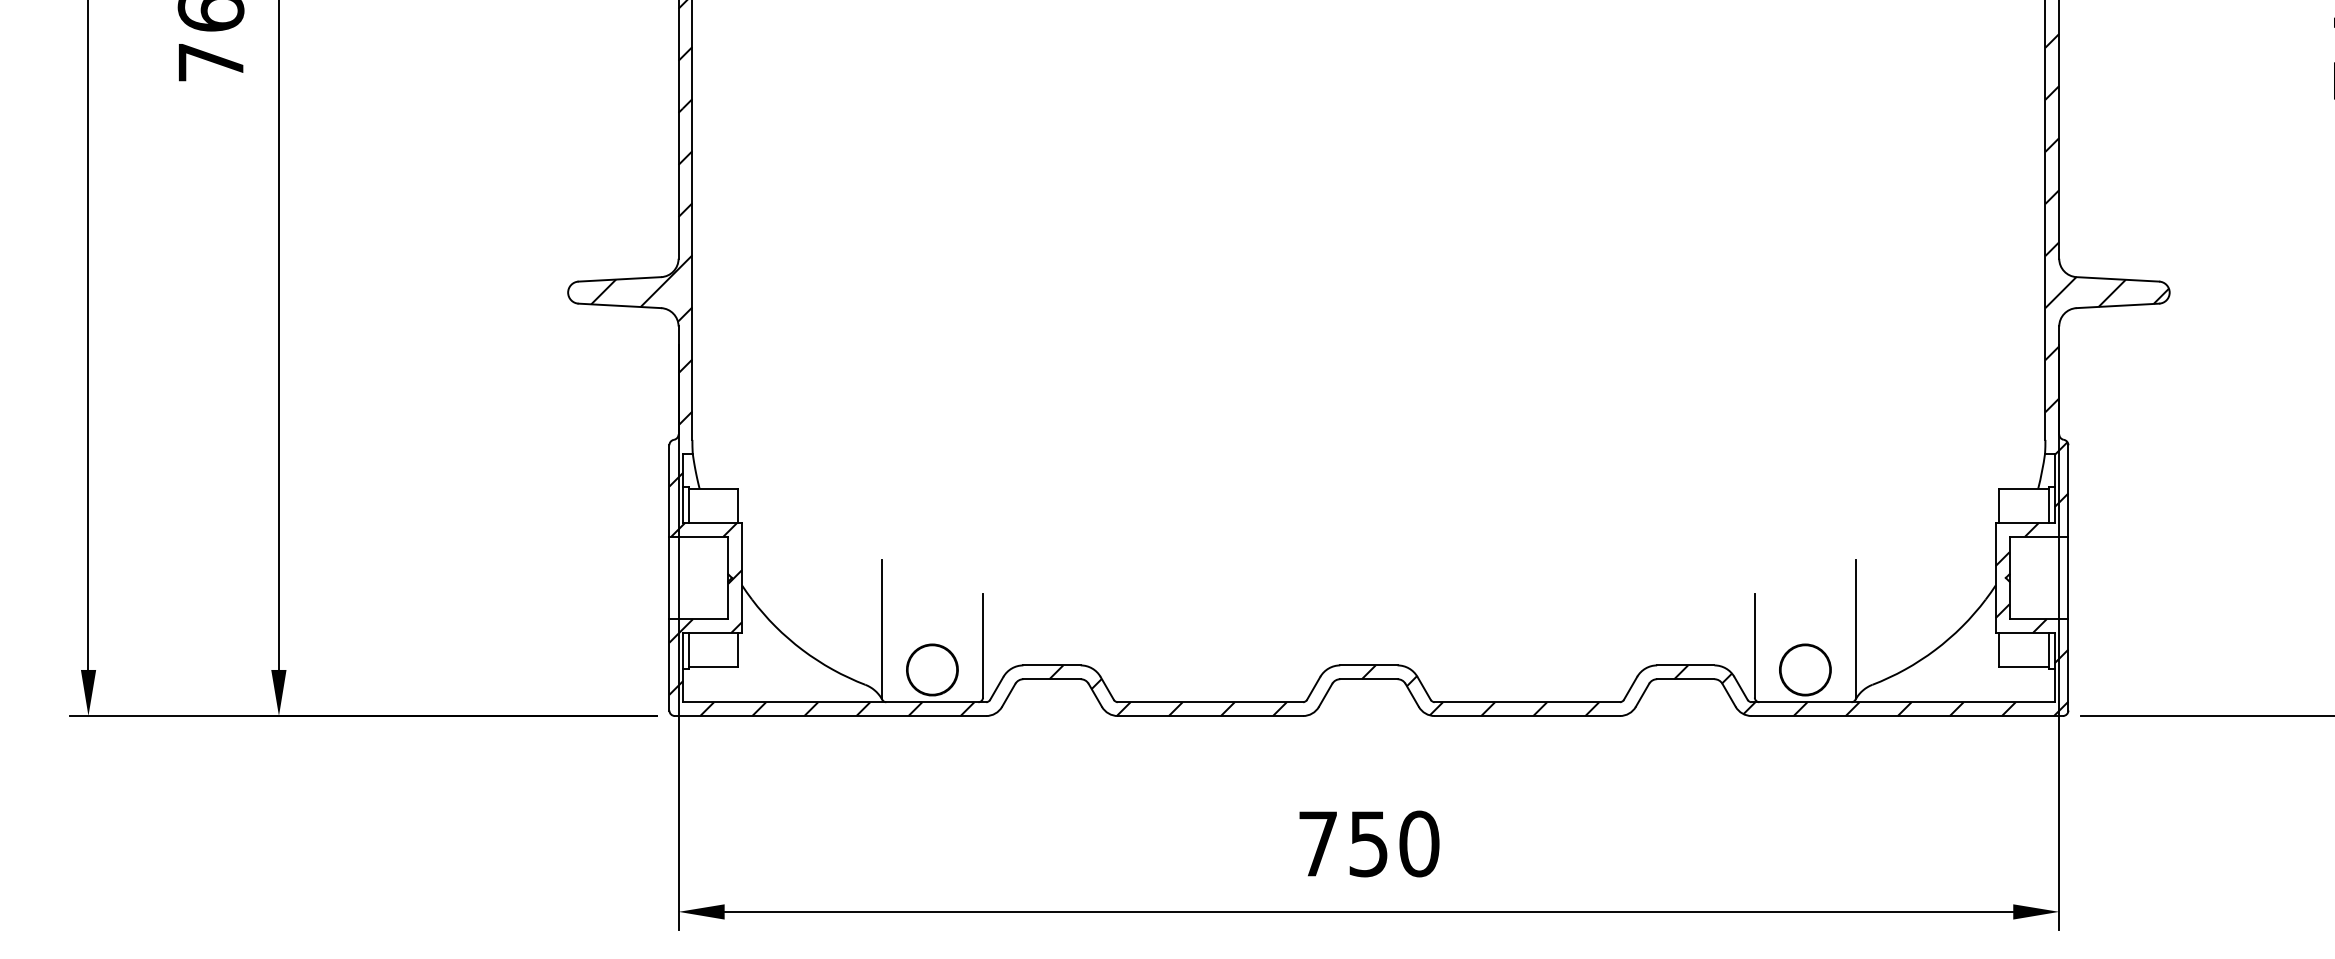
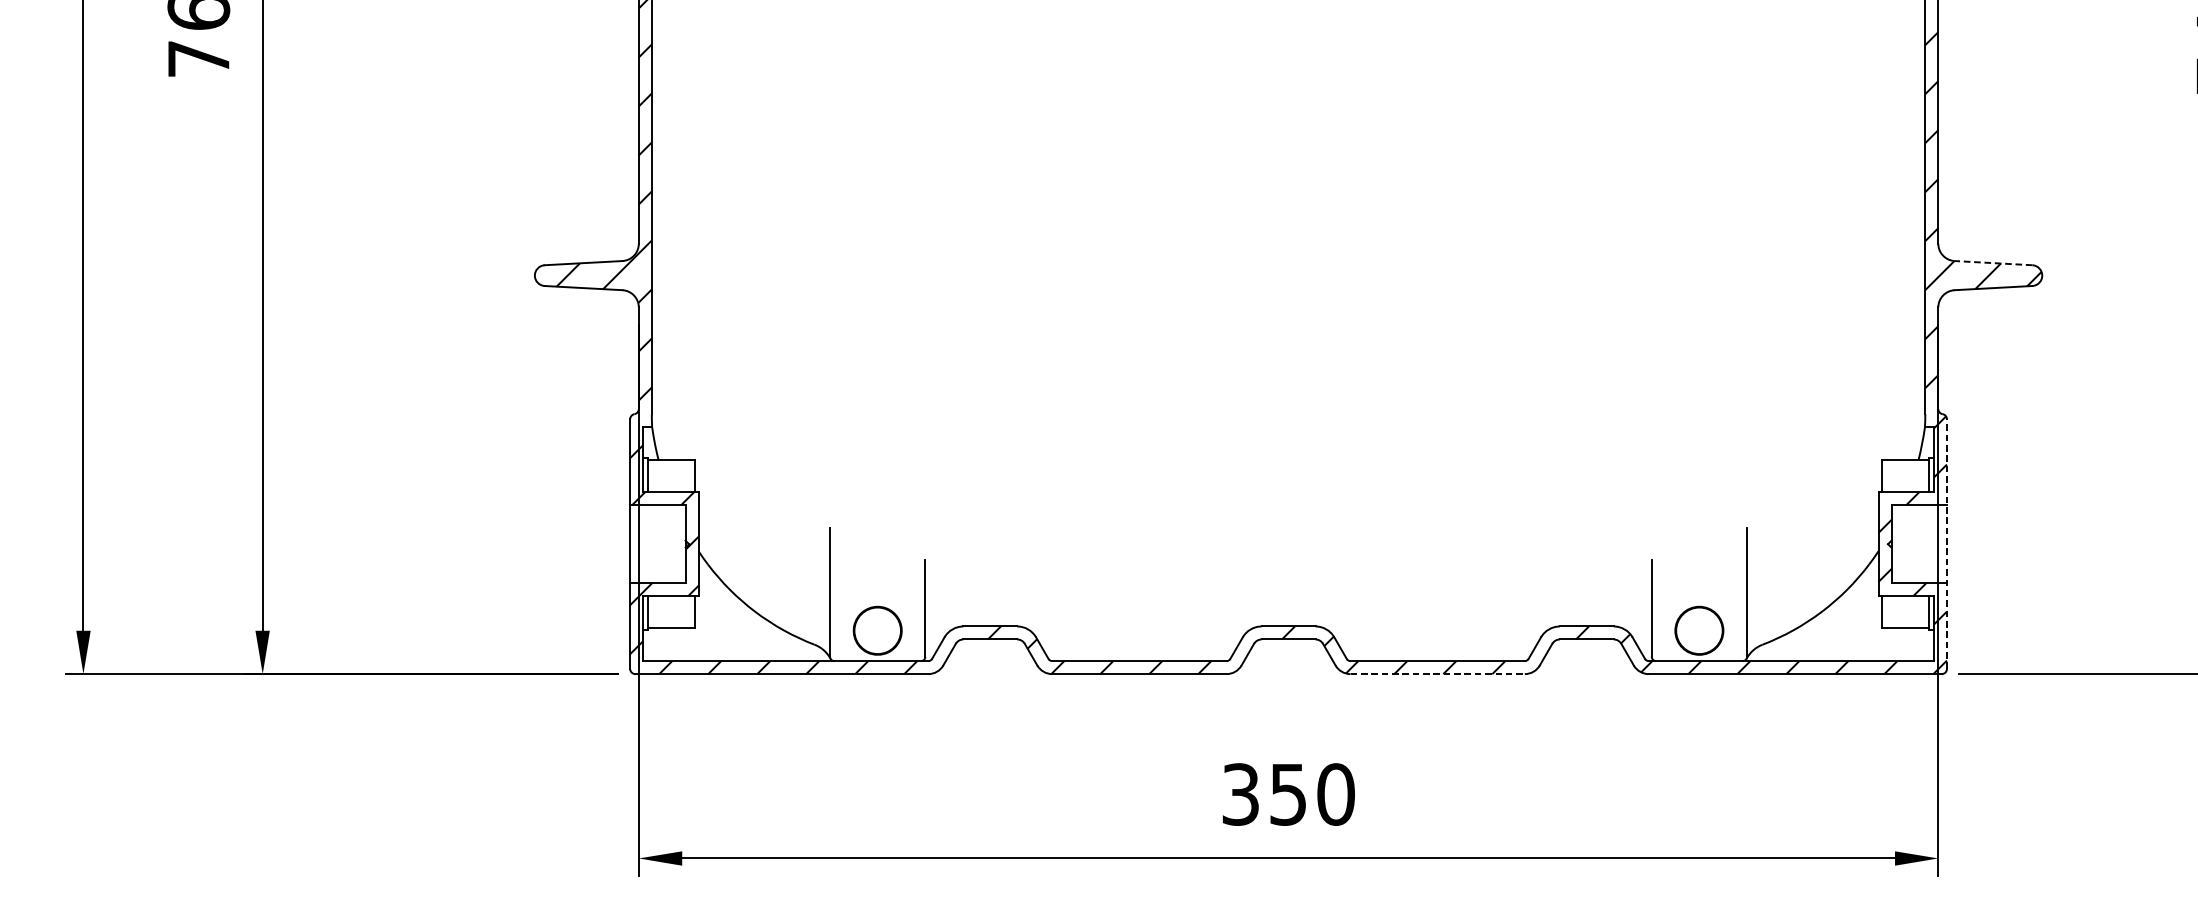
line: (2117, 279) -> (1993, 263), solid -> dashed
line: (2068, 577) -> (1947, 543), solid -> dashed
line: (1527, 716) -> (1437, 674), solid -> dashed
text: (1318, 843) -> (1241, 794), 750 -> 350

